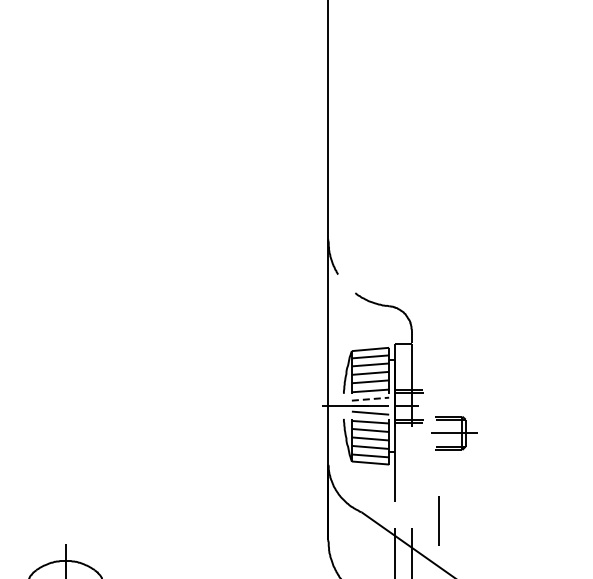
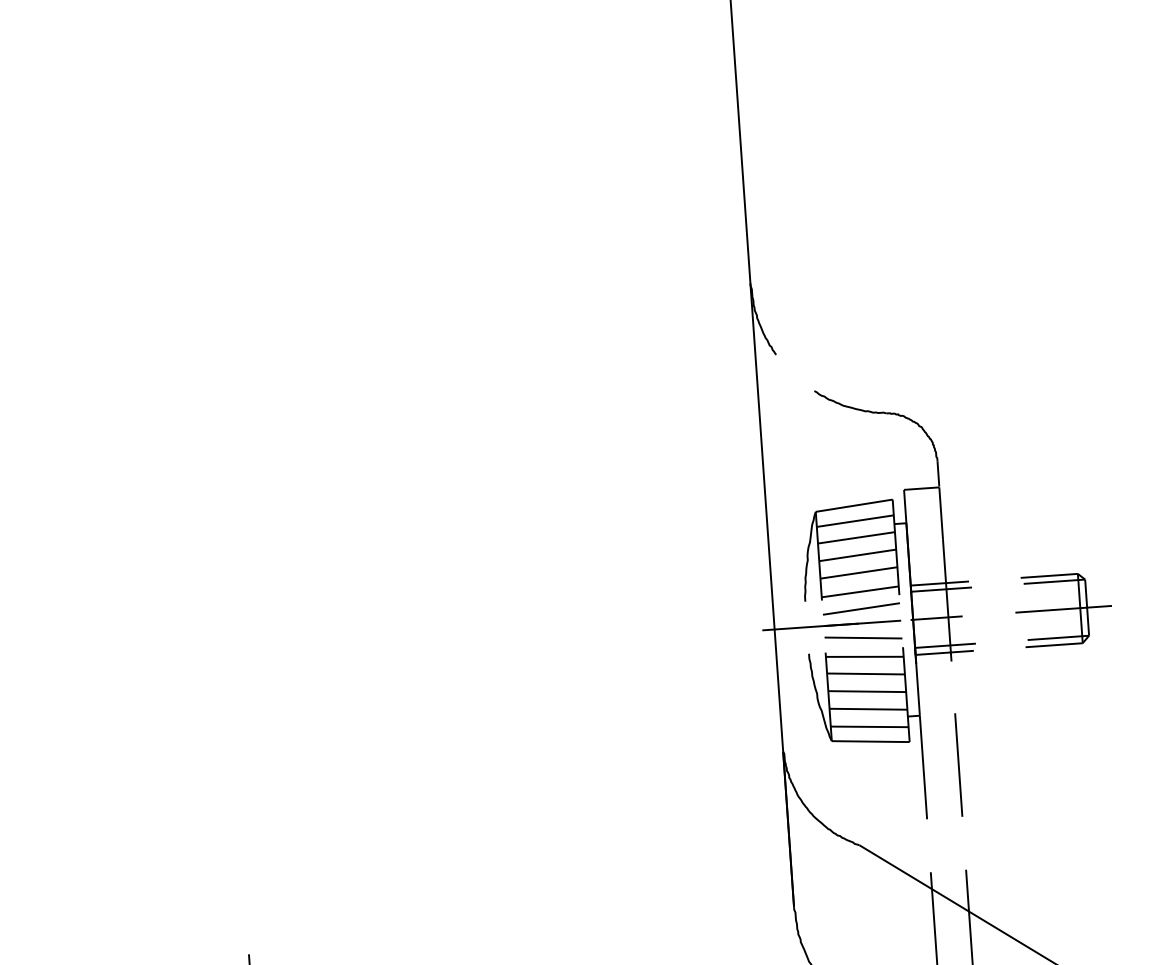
line: (370, 399) -> (861, 609), dashed -> solid
part: (454, 433) -> (1063, 610), moved
line: (438, 520) -> (957, 763), moved

